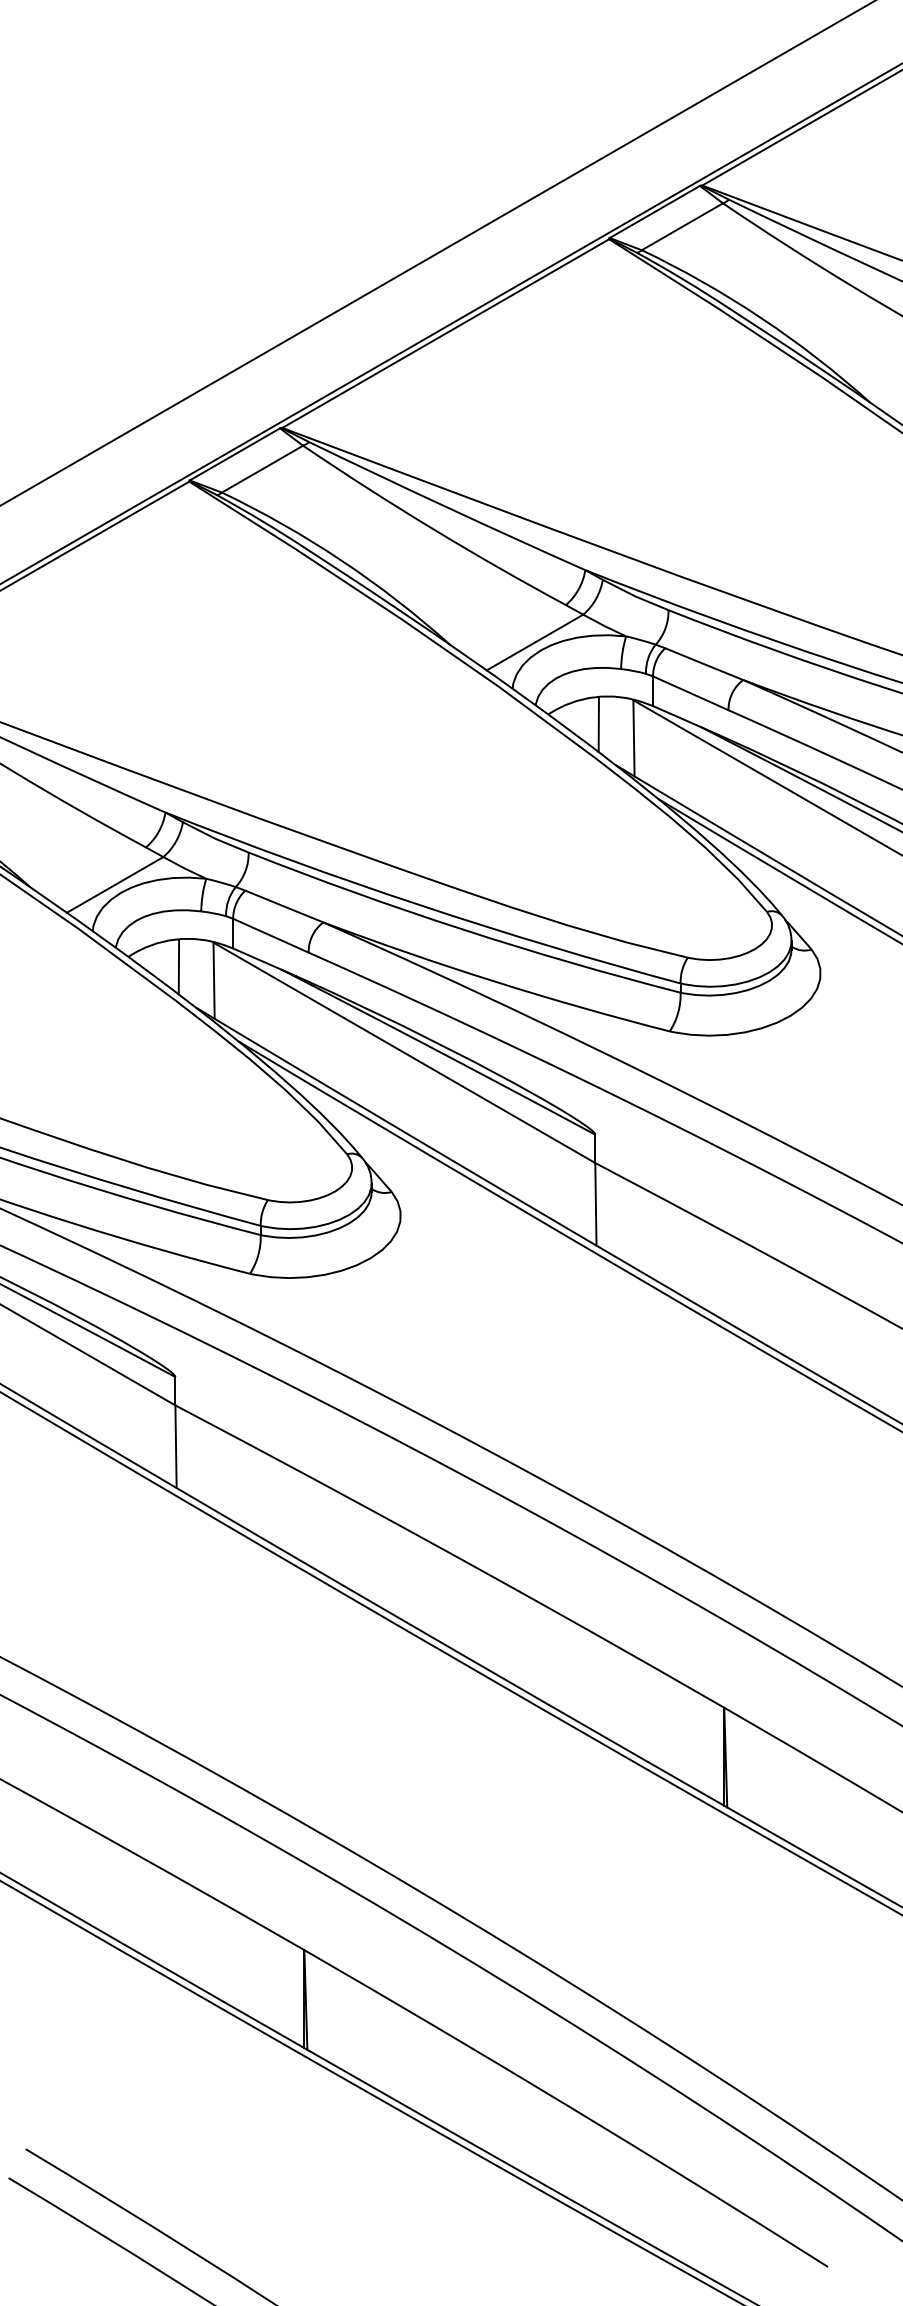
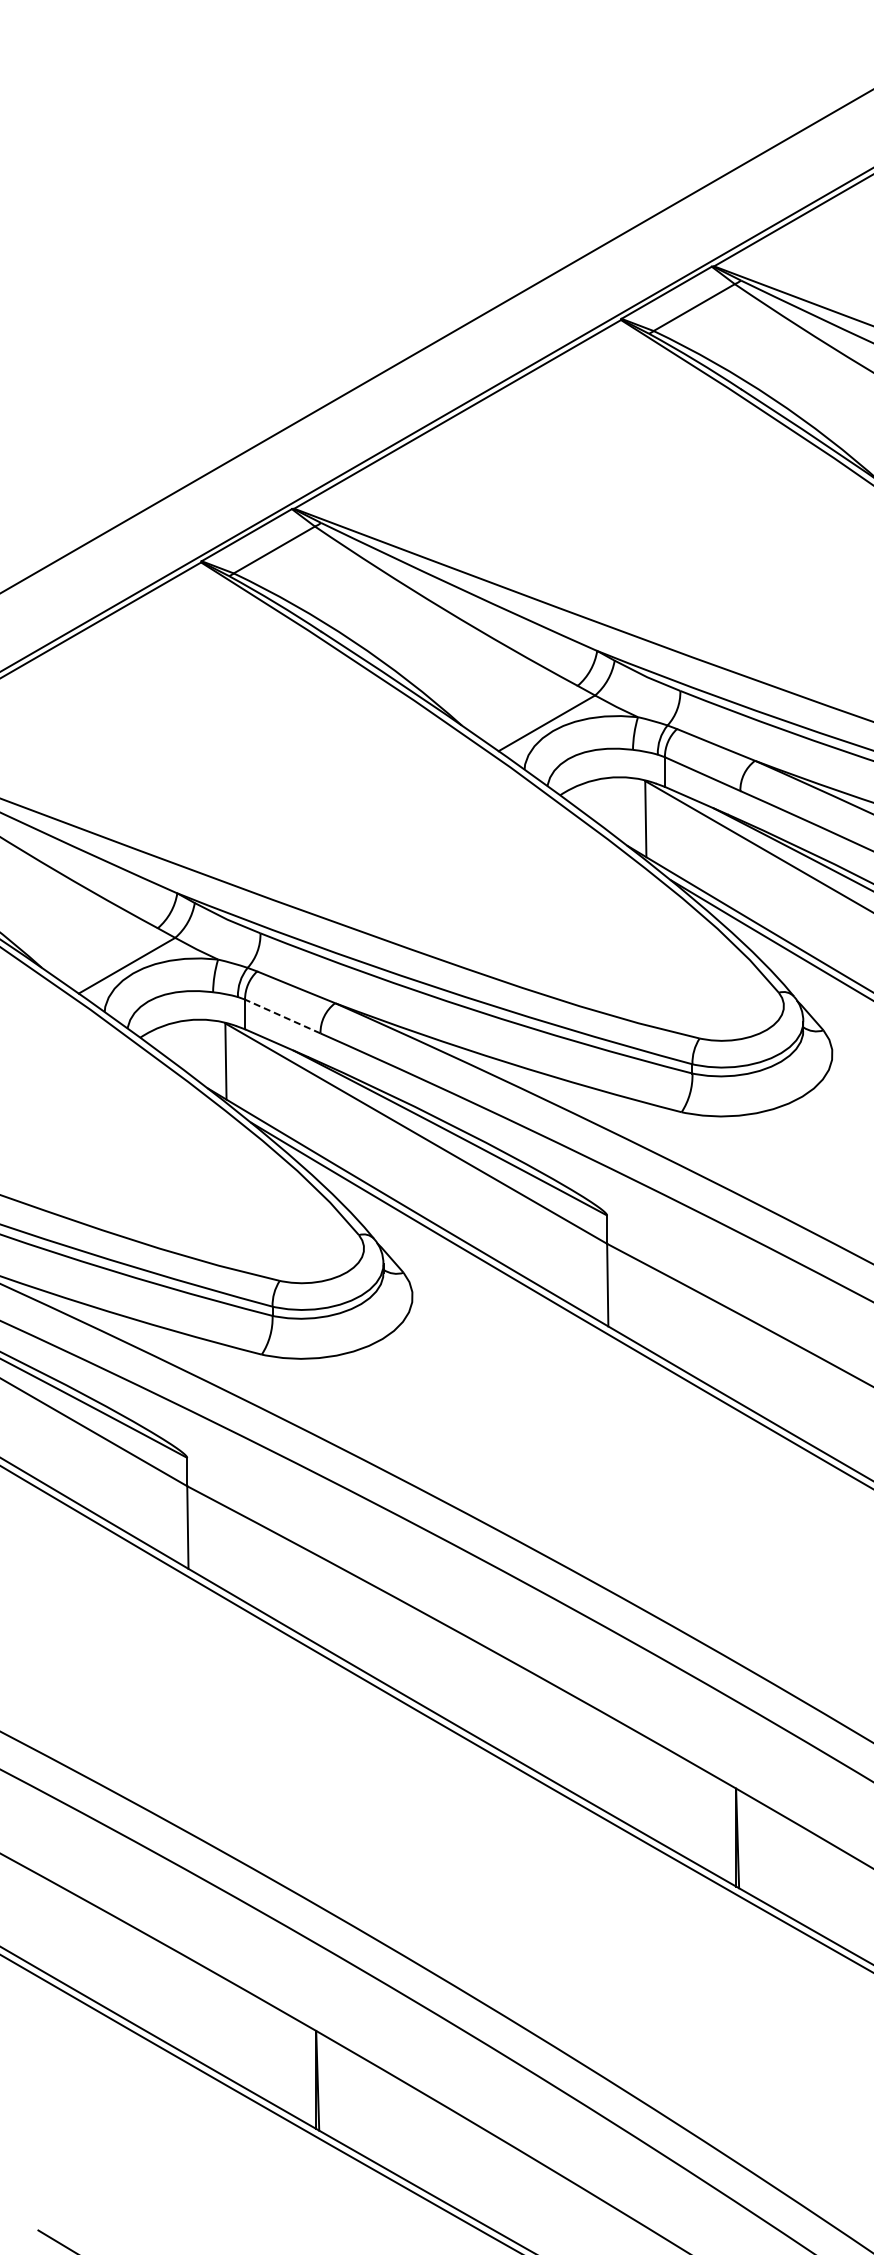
line: (598, 724) -> (610, 805), removed
line: (270, 935) -> (282, 1016), solid -> dashed
line: (178, 966) -> (190, 1047), removed

